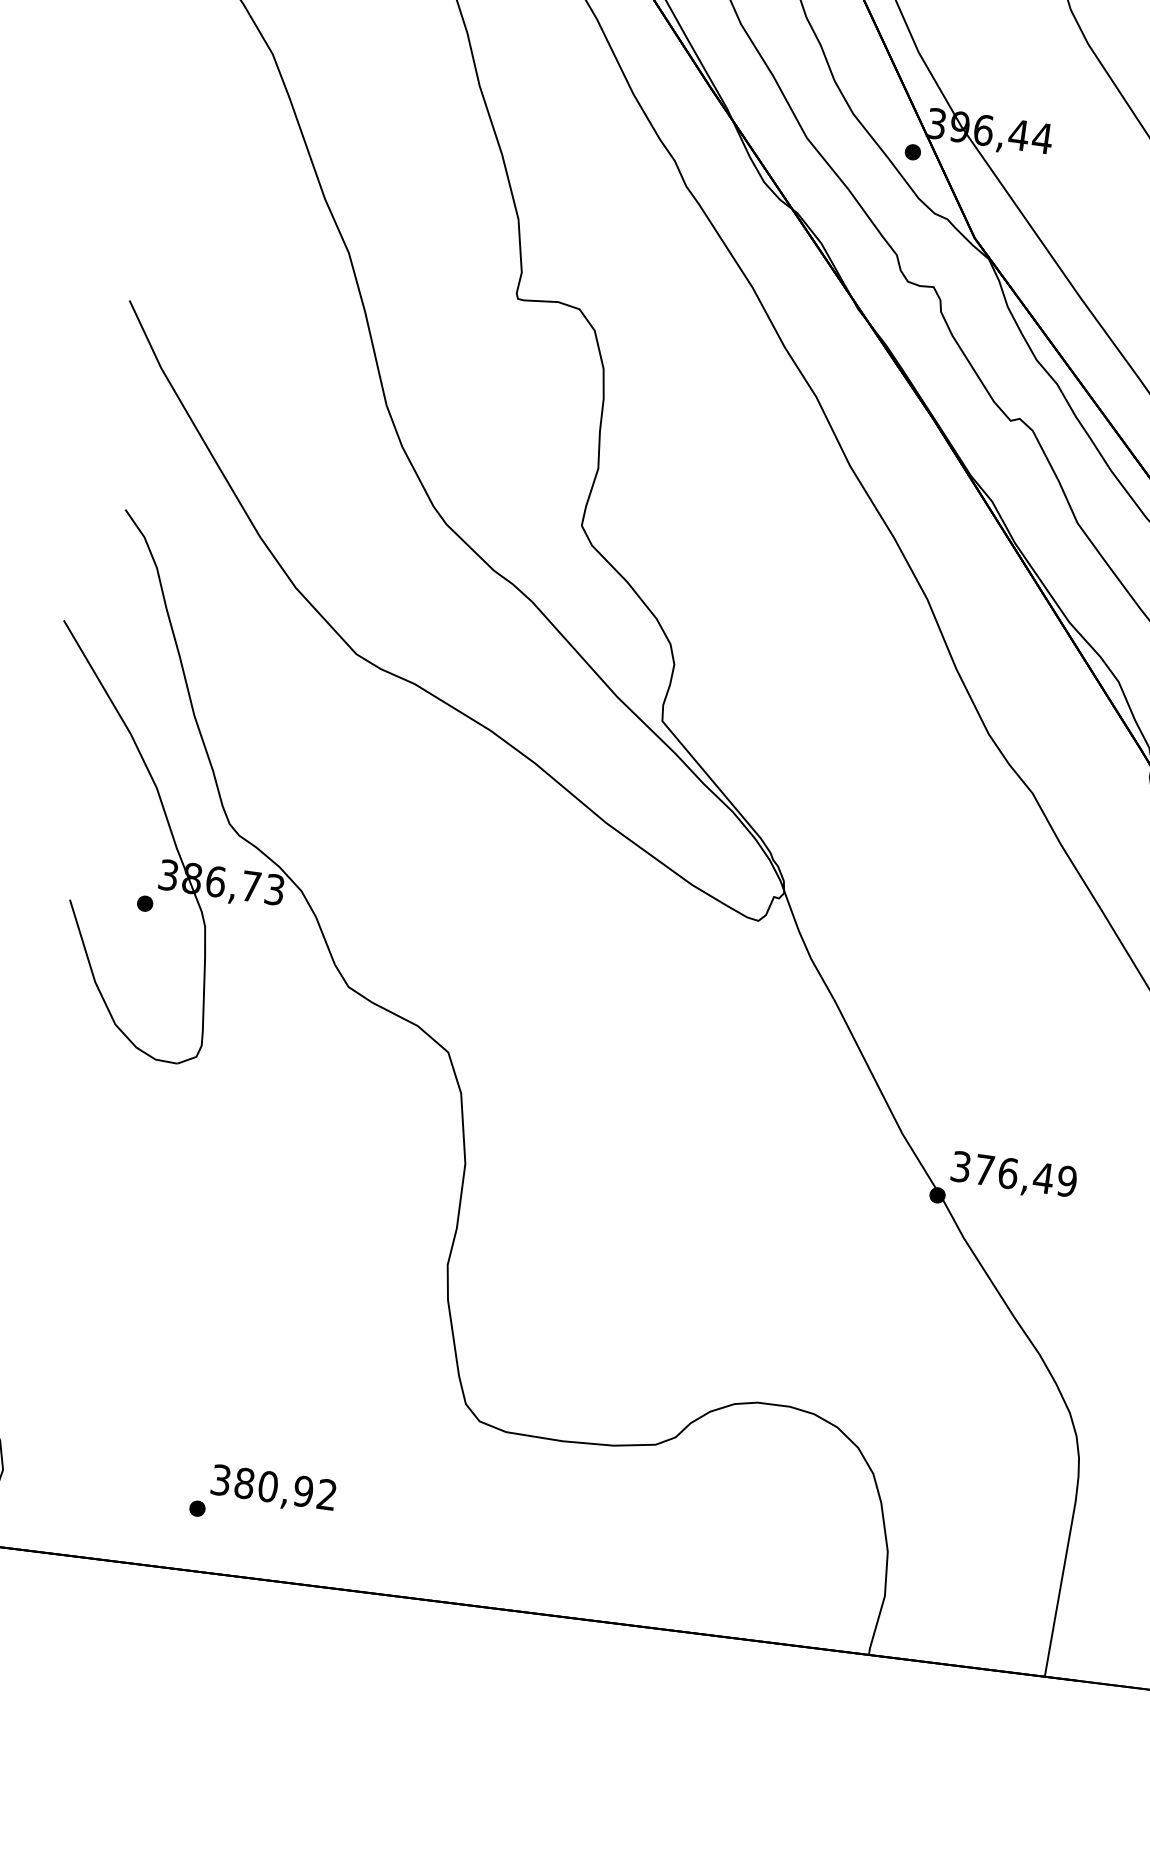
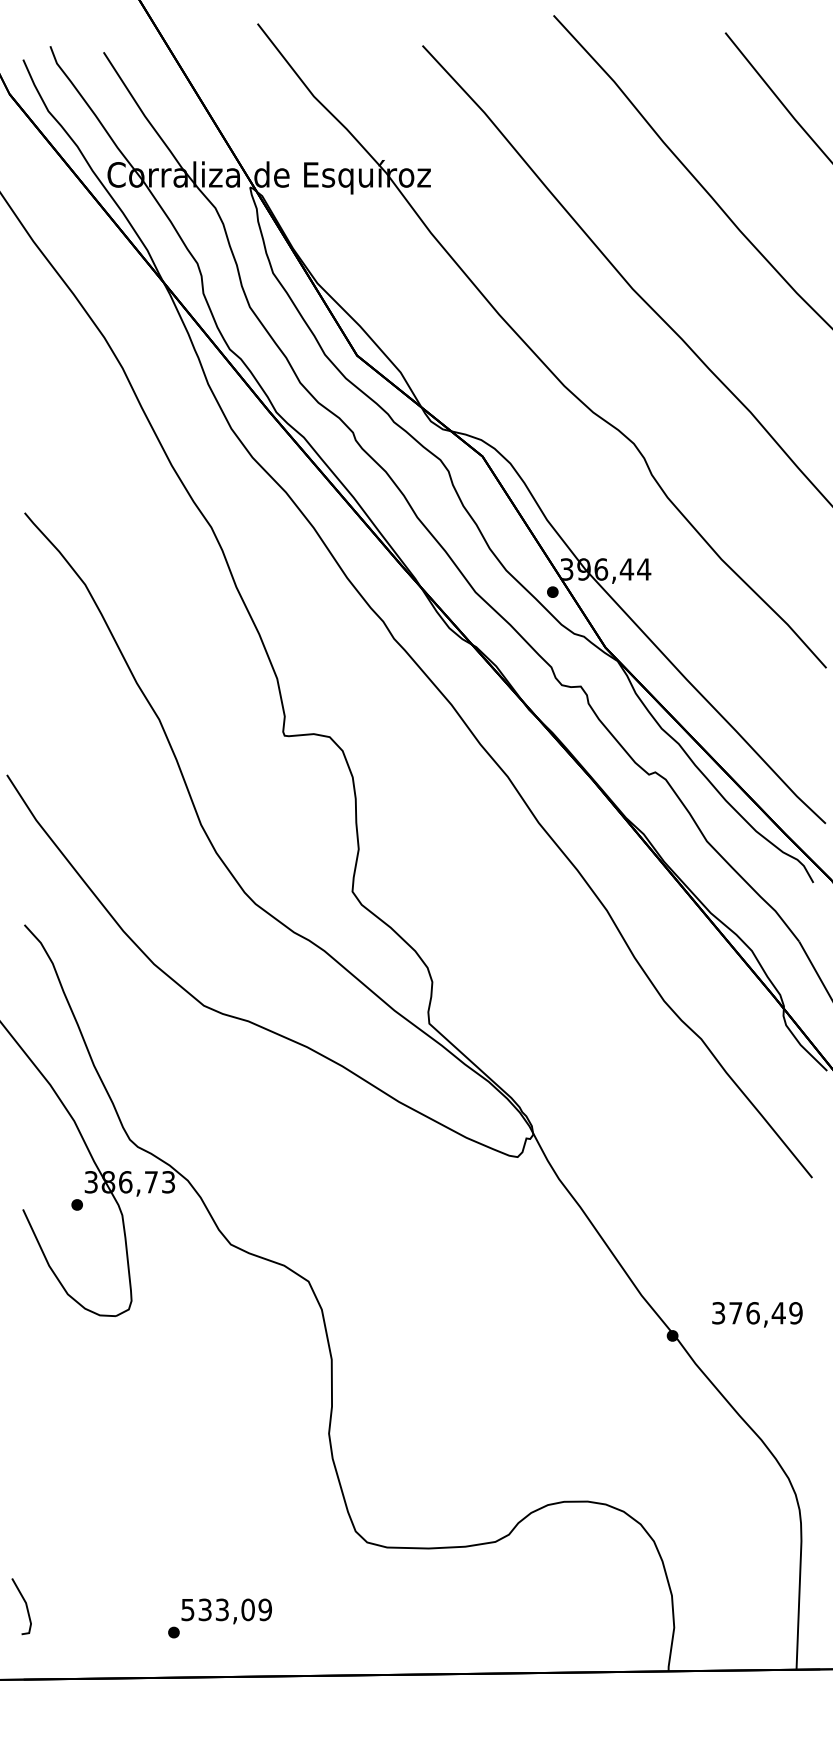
text: (1014, 1175) -> (757, 1314), moved
text: (273, 1486) -> (226, 1609), 380,92 -> 533,09

